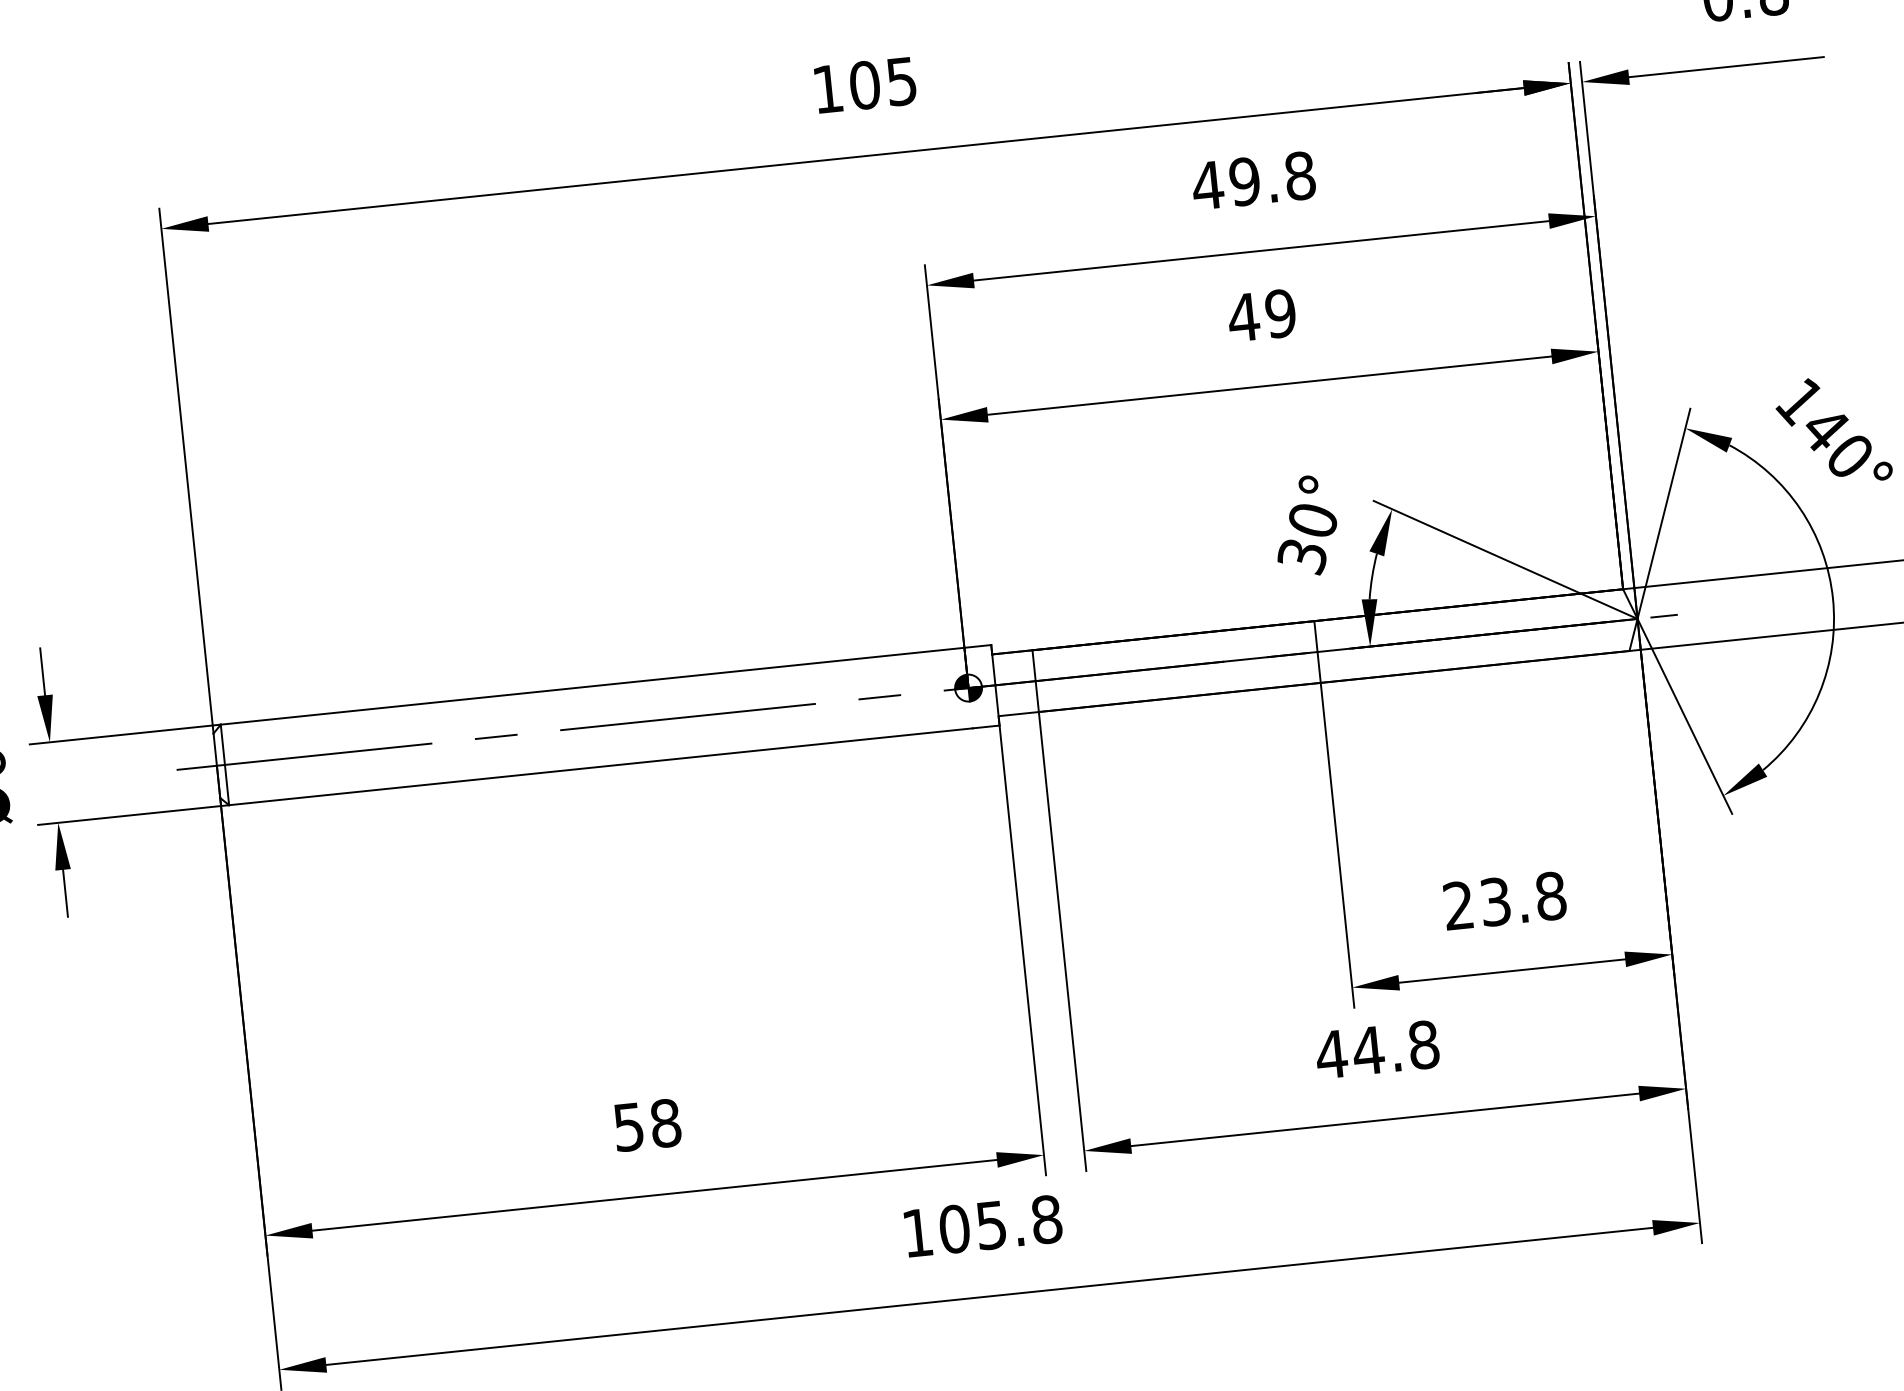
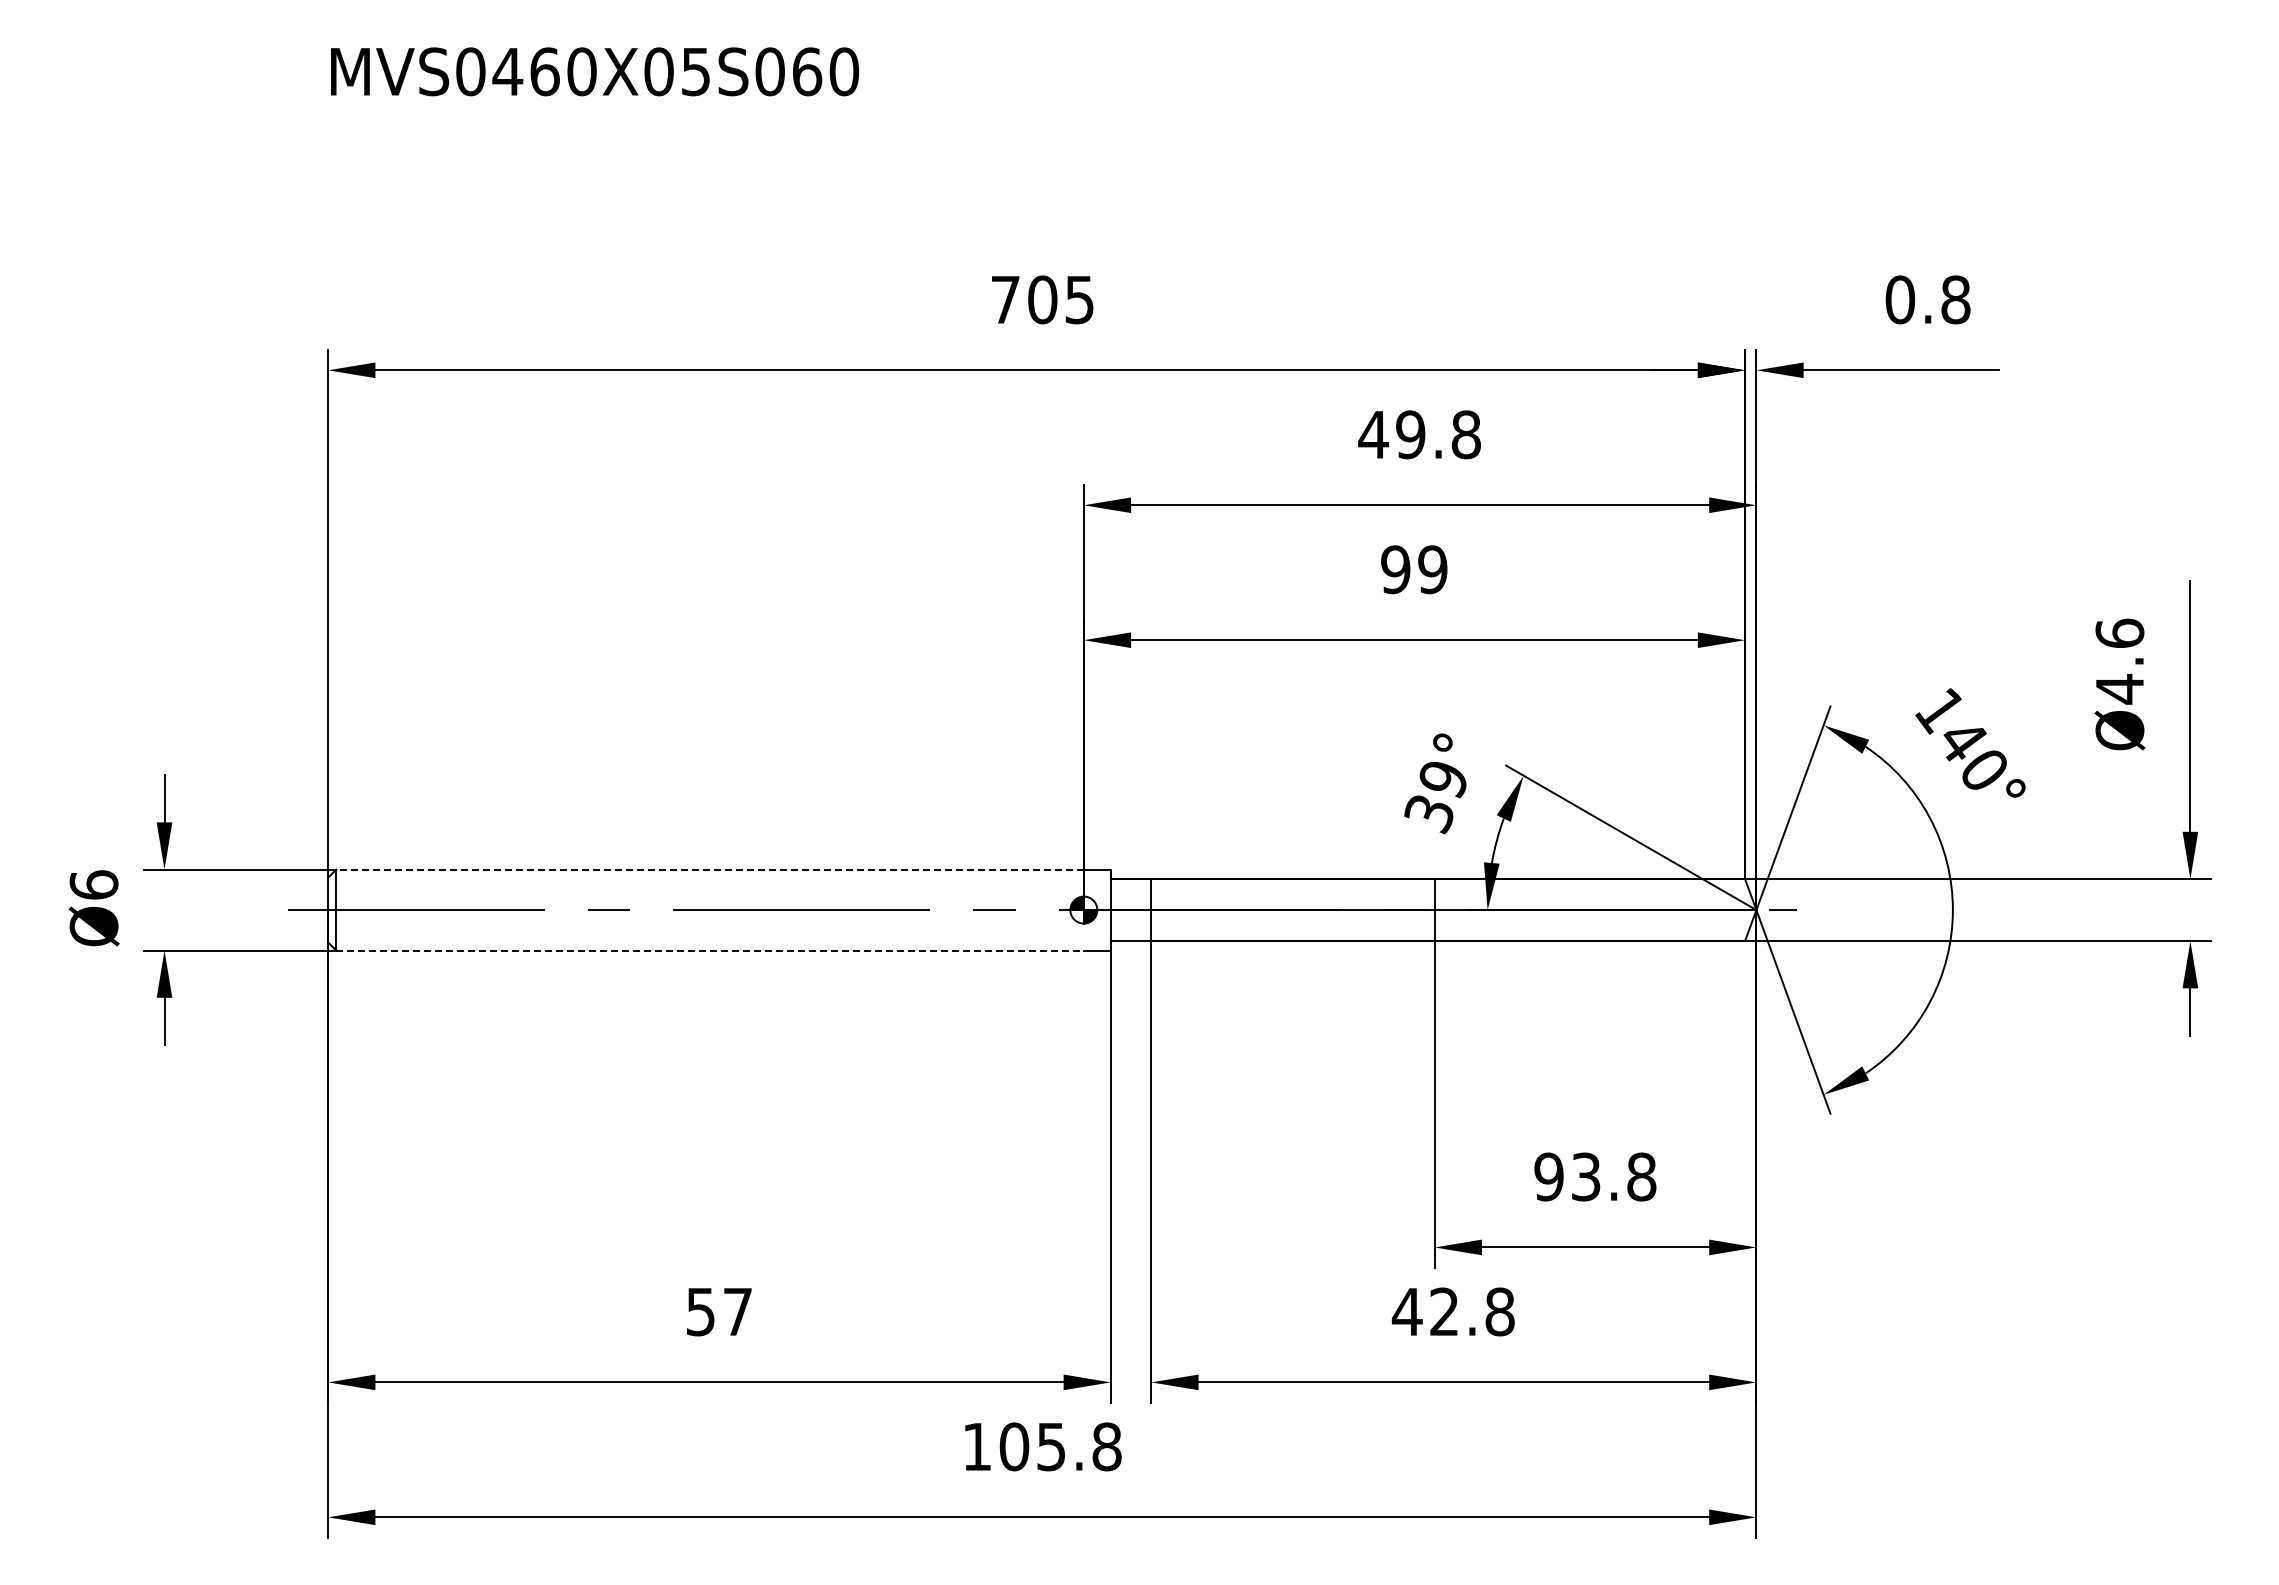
text: (827, 88) -> (1005, 299), 105 -> 705
text: (1243, 317) -> (1395, 569), 49 -> 99
text: (1312, 521) -> (1443, 779), 30° -> 39°
line: (593, 686) -> (710, 869), solid -> dashed
line: (601, 766) -> (710, 950), solid -> dashed
text: (1458, 905) -> (1548, 1176), 23.8 -> 93.8
text: (1368, 1050) -> (1444, 1311), 44.8 -> 42.8
text: (665, 1122) -> (737, 1311), 58 -> 57

